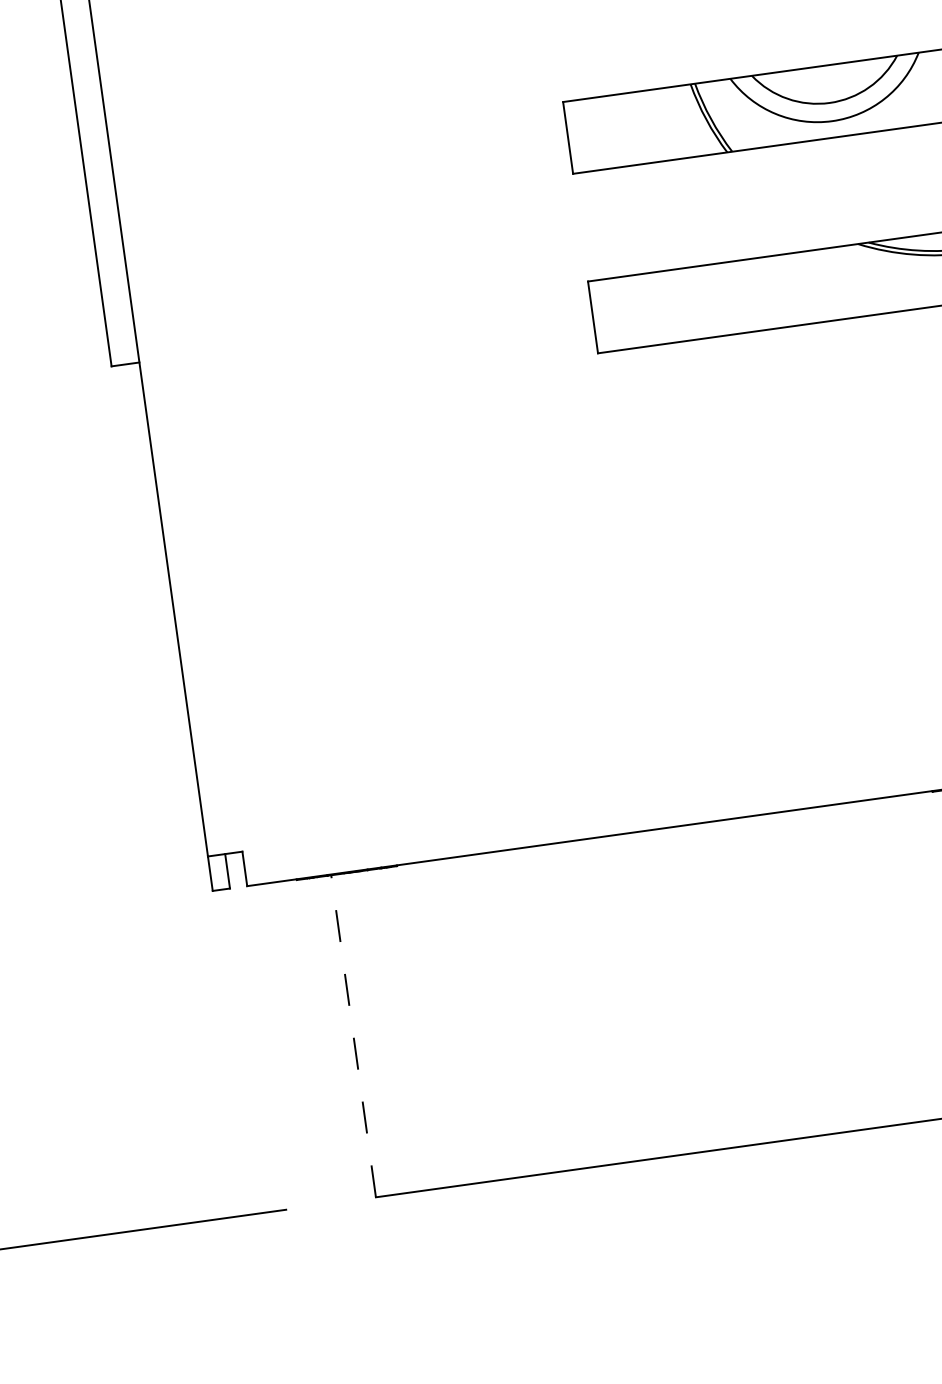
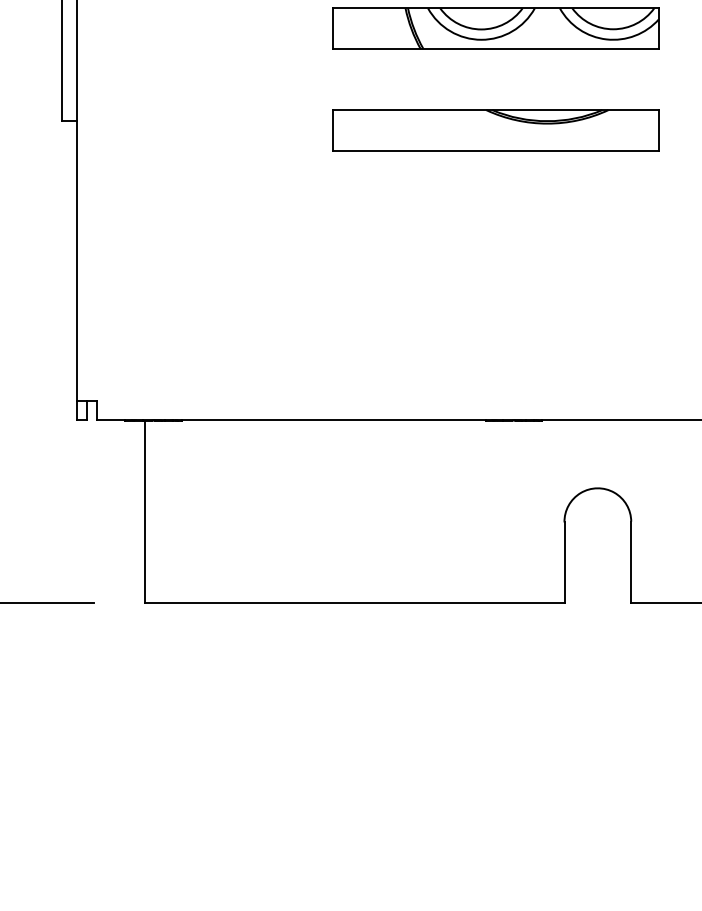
line: (353, 1035) -> (144, 511), dashed -> solid

